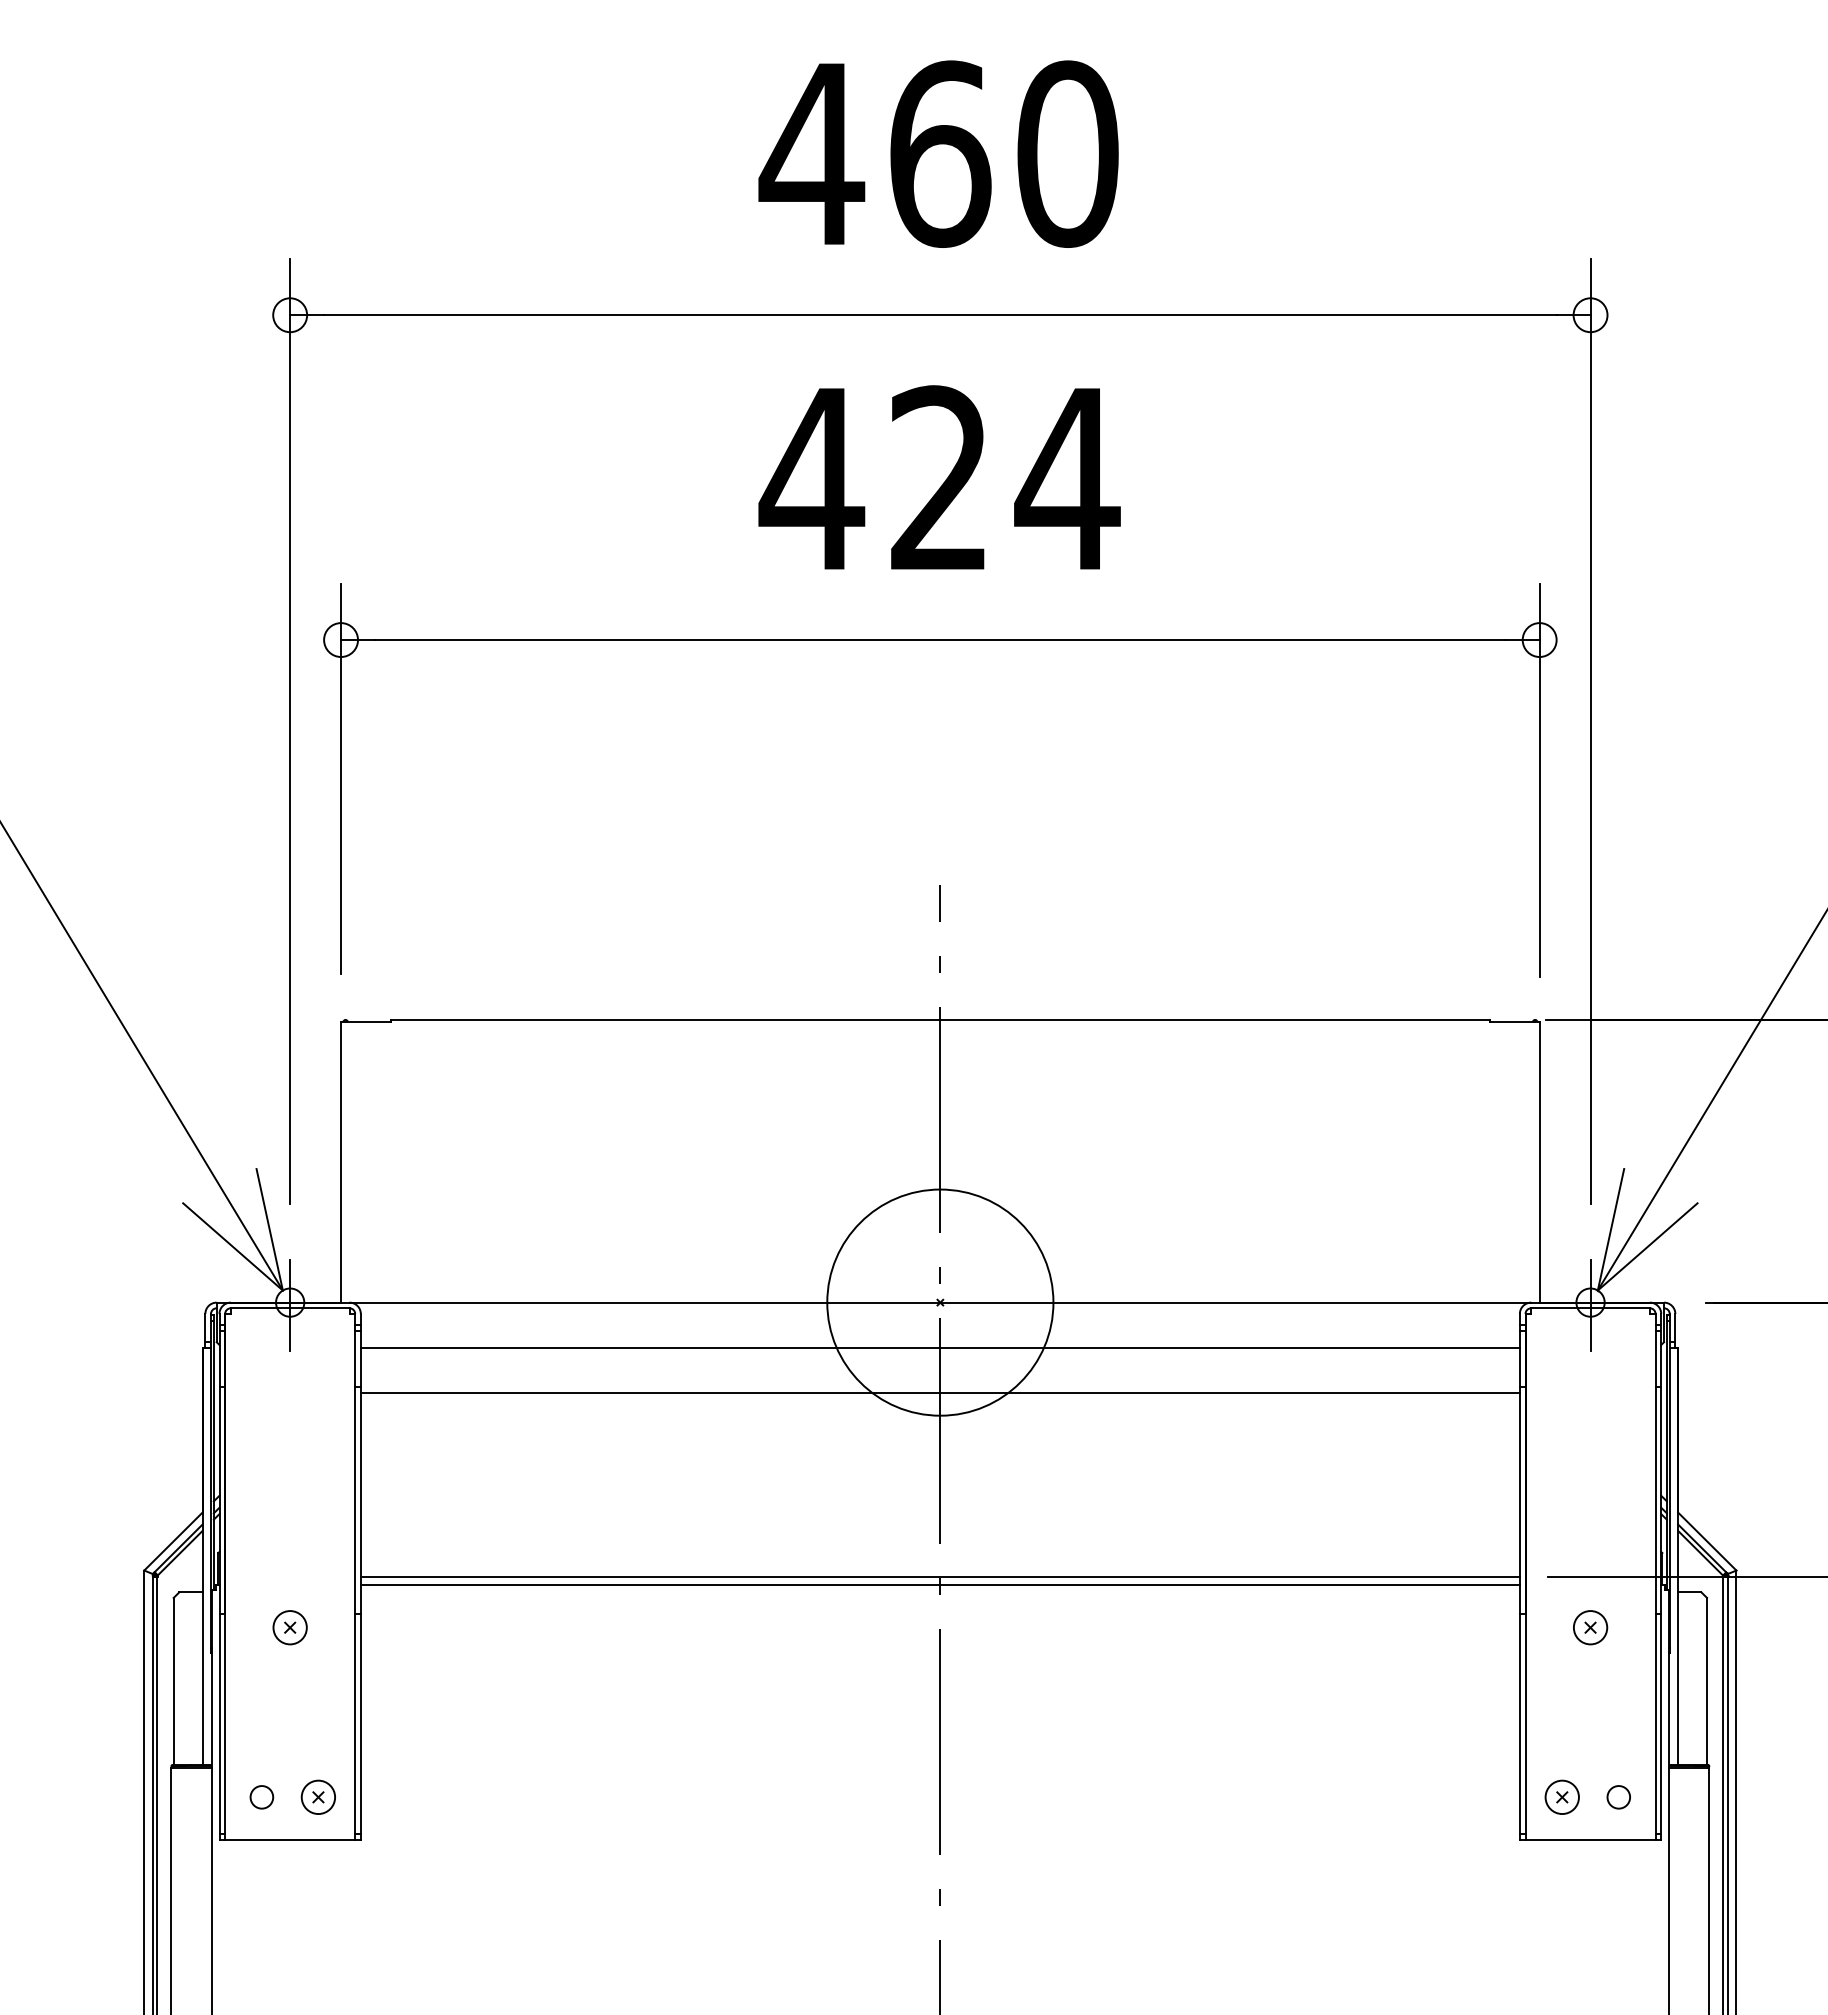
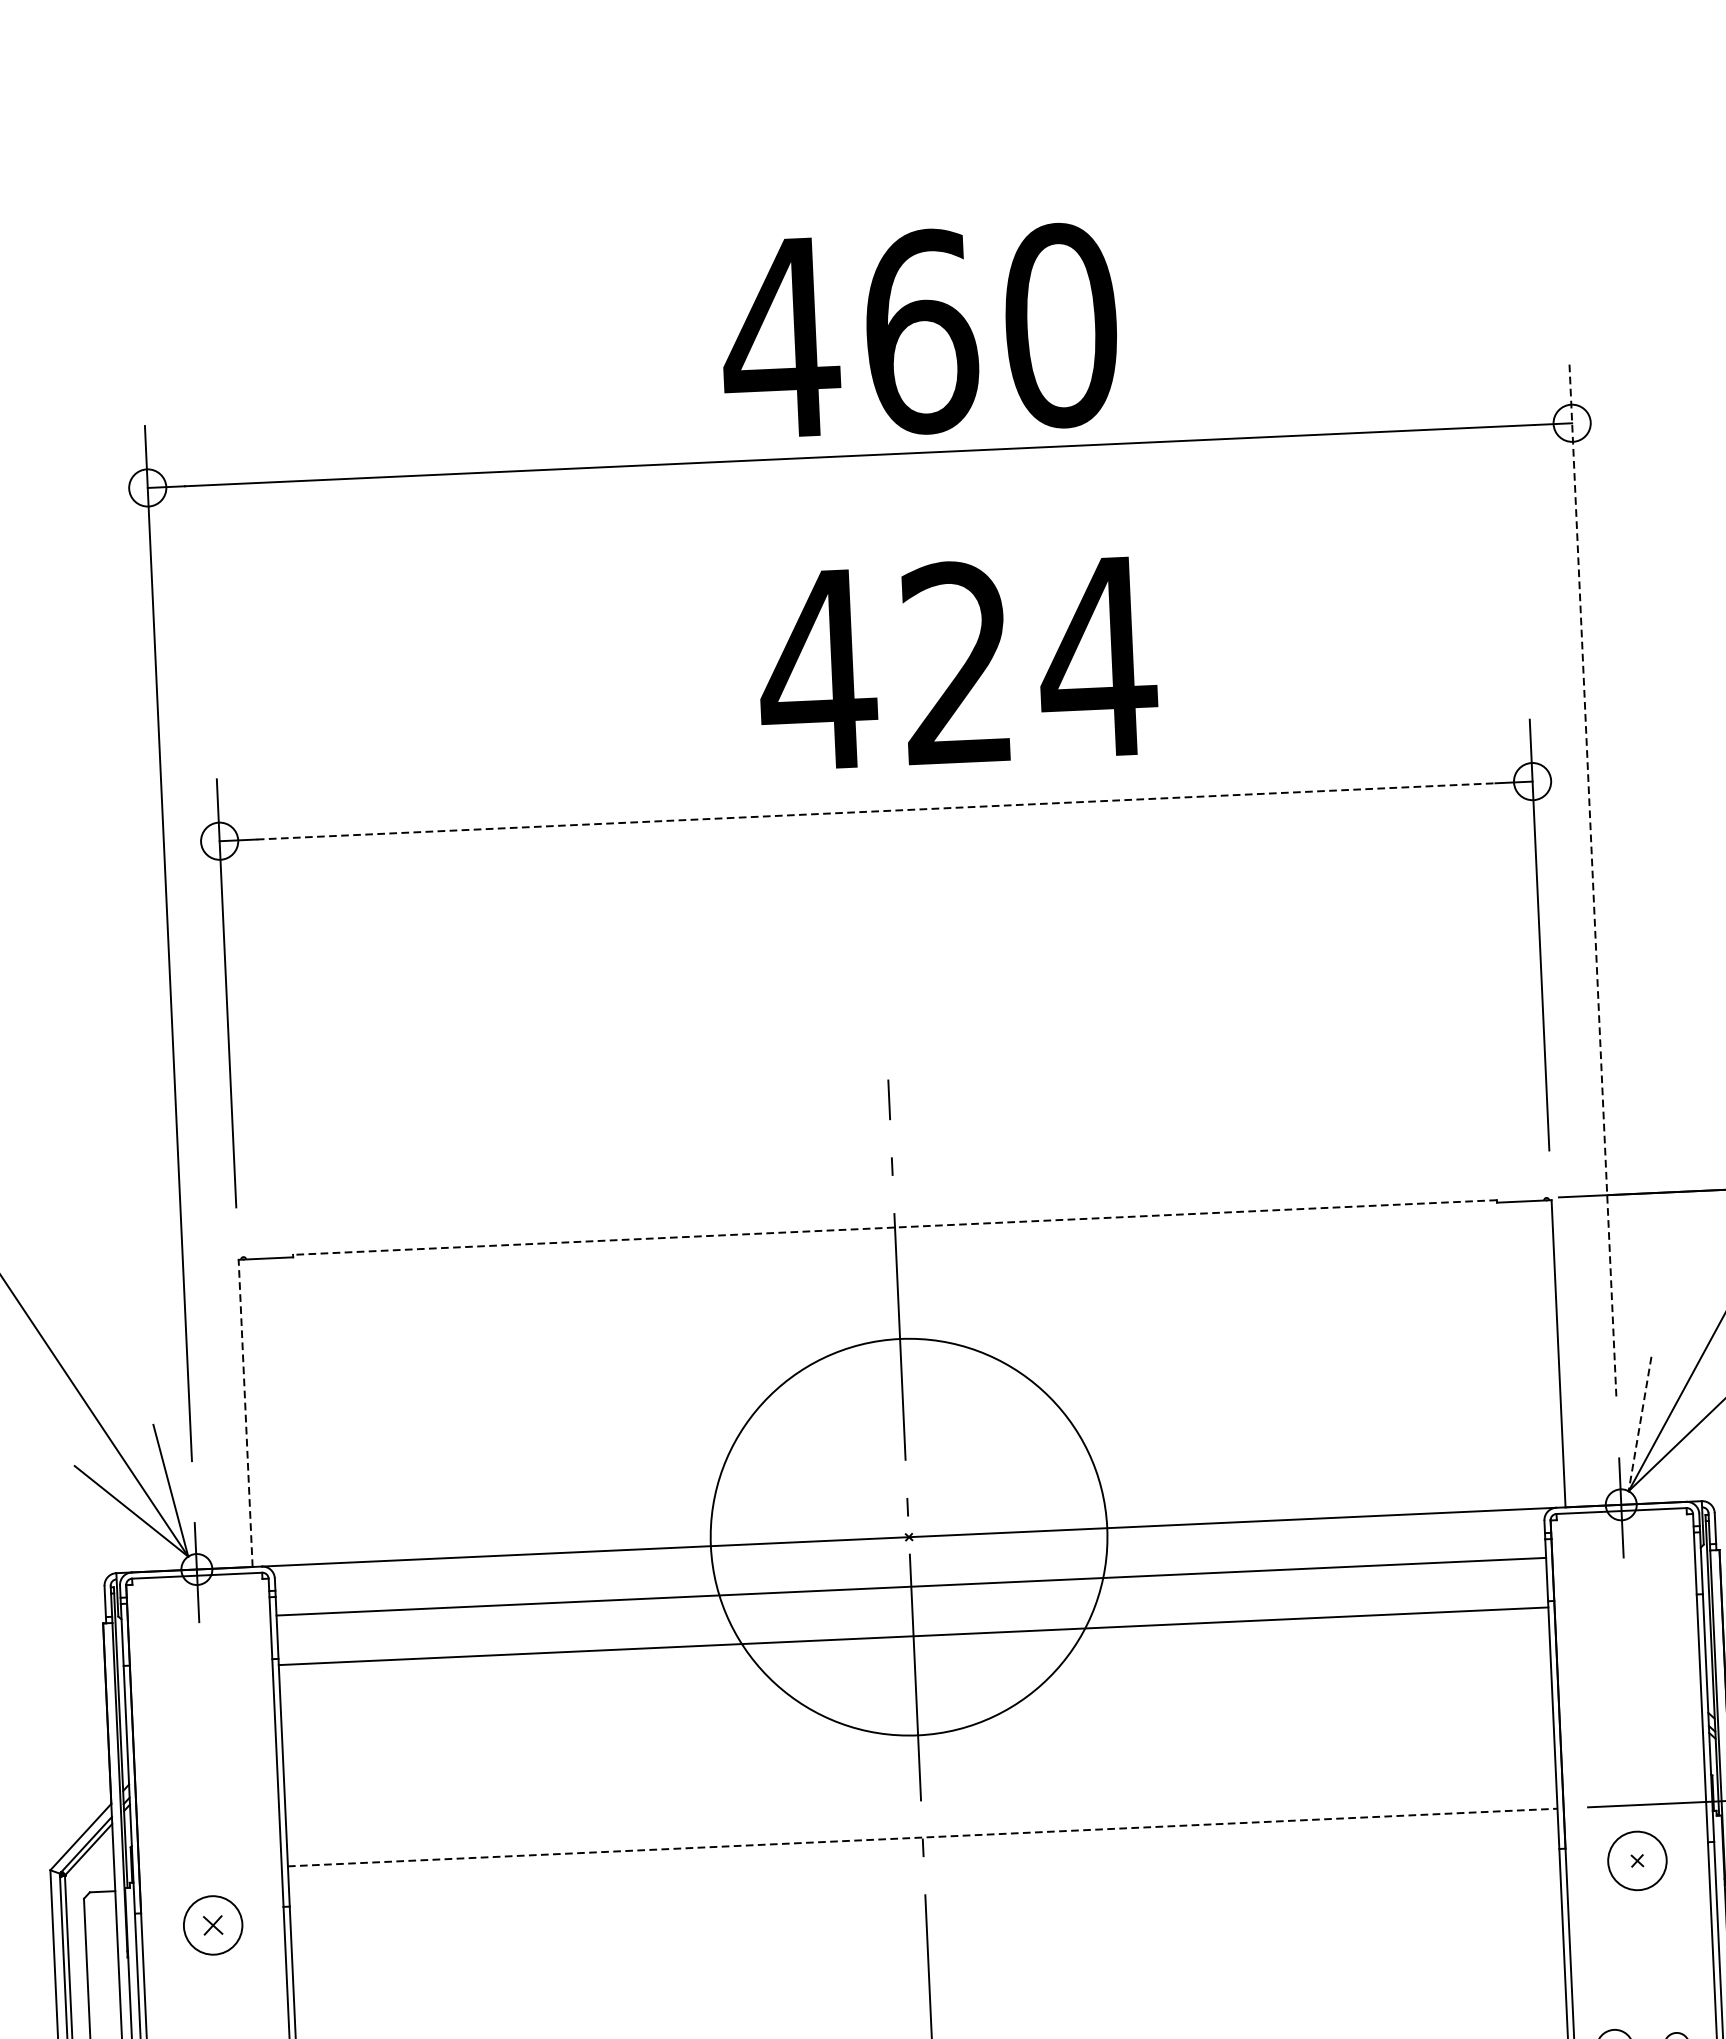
text: (938, 153) -> (919, 331), moved
text: (939, 477) -> (957, 662), moved
line: (940, 640) -> (876, 811), solid -> dashed
line: (1590, 730) -> (1592, 878), solid -> dashed
line: (940, 1019) -> (895, 1227), solid -> dashed
line: (341, 1161) -> (246, 1412), solid -> dashed
line: (1610, 1230) -> (1639, 1424), solid -> dashed
circle: (940, 1302) -> (909, 1537), size x1.6
line: (940, 1576) -> (922, 1837), solid -> dashed
line: (939, 1585) -> (922, 1847), removed
part: (289, 1627) -> (212, 1925), size x1.6
circle: (1590, 1627) -> (1637, 1860), size x1.6

